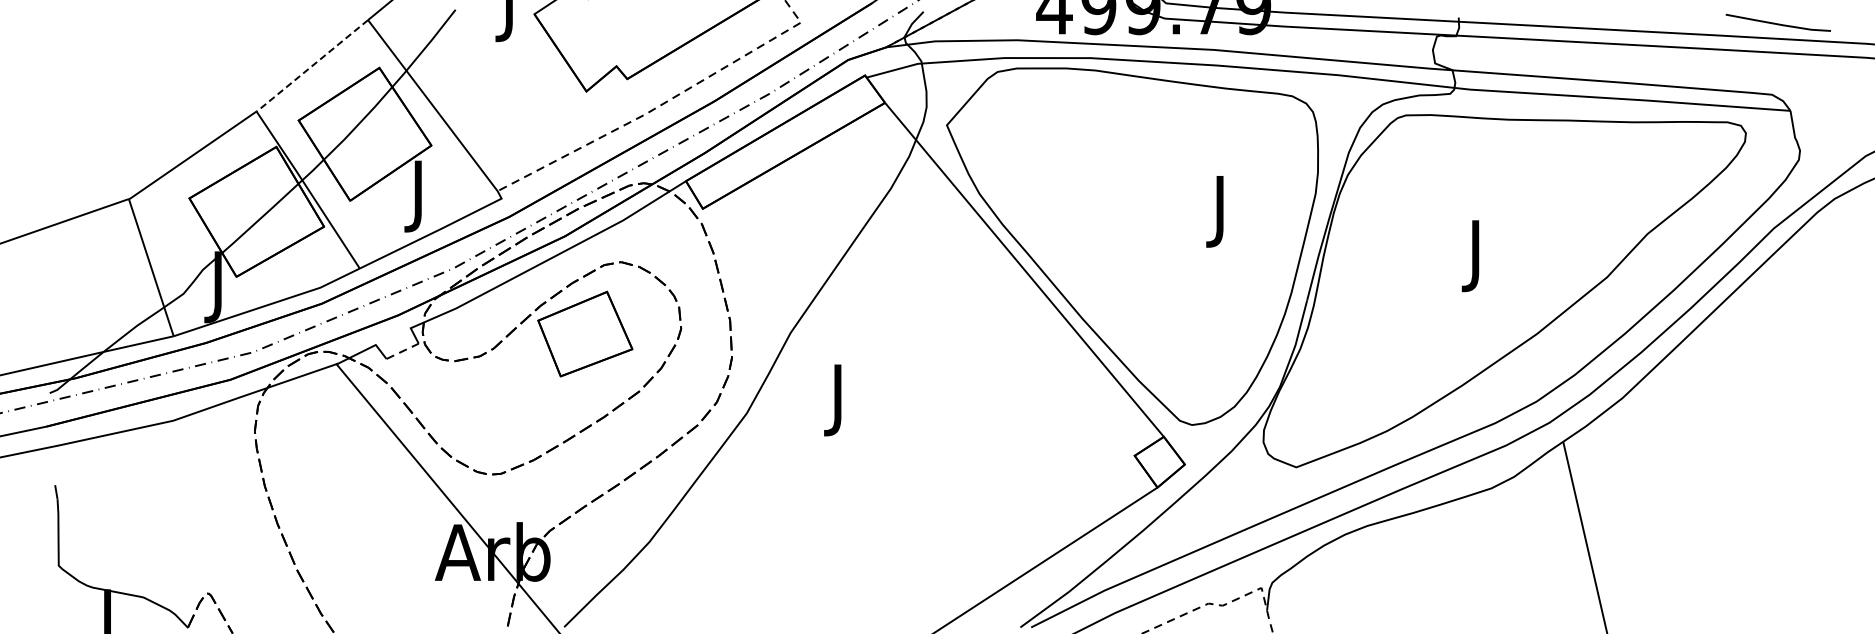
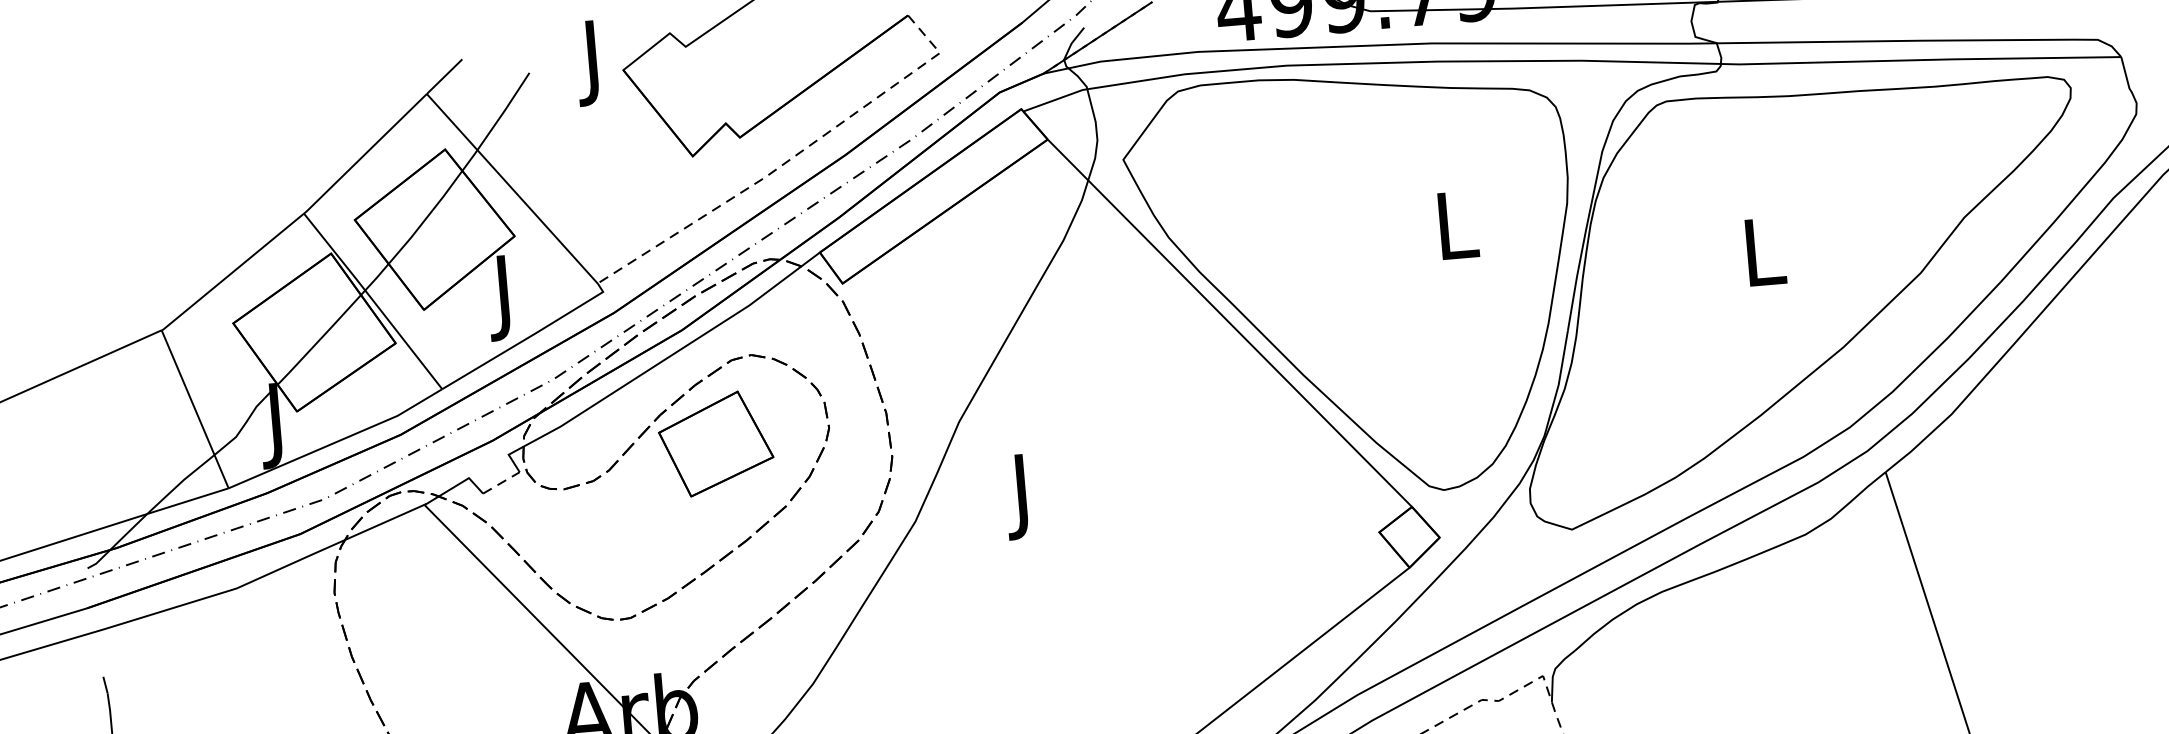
line: (312, 66) -> (365, 154), dashed -> solid
text: (1222, 211) -> (1458, 233), J -> L
text: (1477, 256) -> (1765, 261), J -> L

